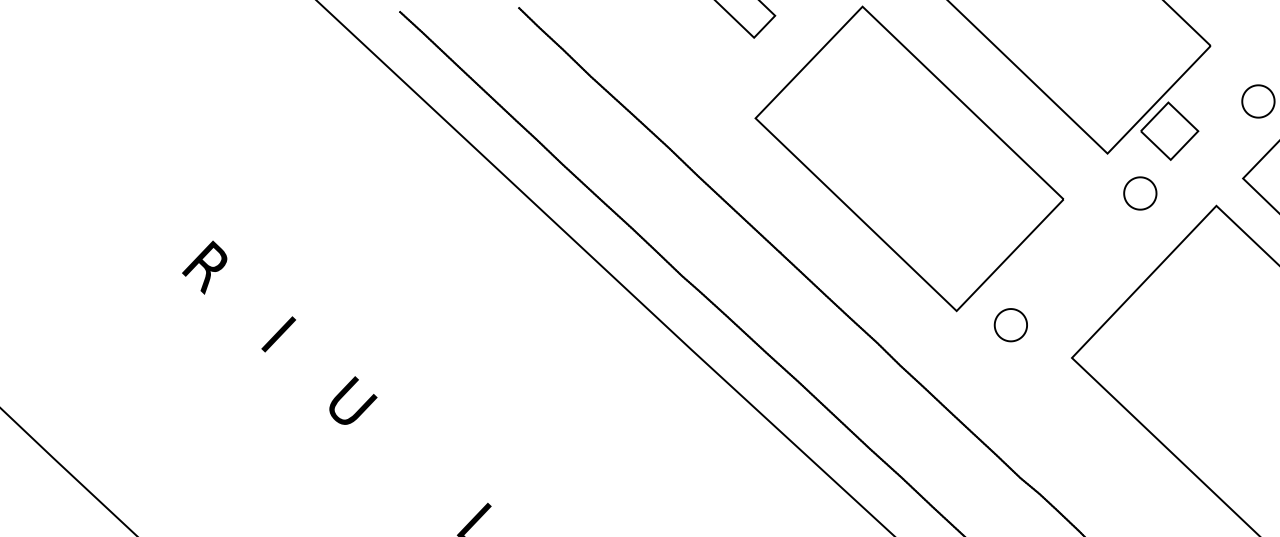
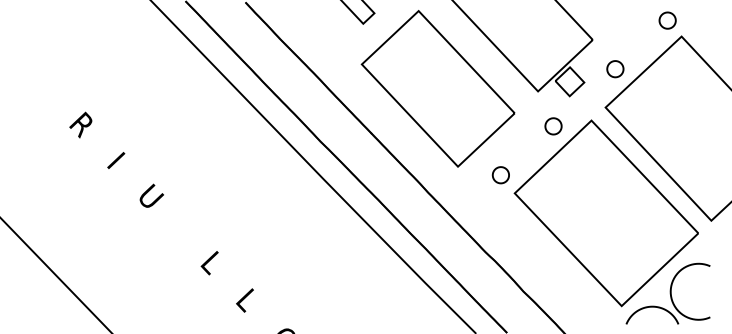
part: (1140, 193) -> (553, 126), moved
part: (1010, 325) -> (500, 175), moved

